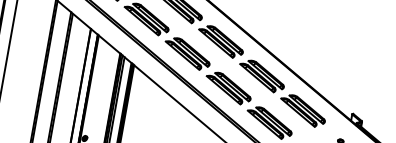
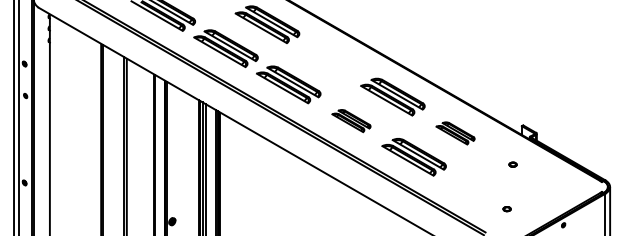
part: (220, 41) -> (329, 60), removed
part: (228, 88) -> (351, 120), size x0.6
part: (302, 111) -> (455, 133), size x0.6

